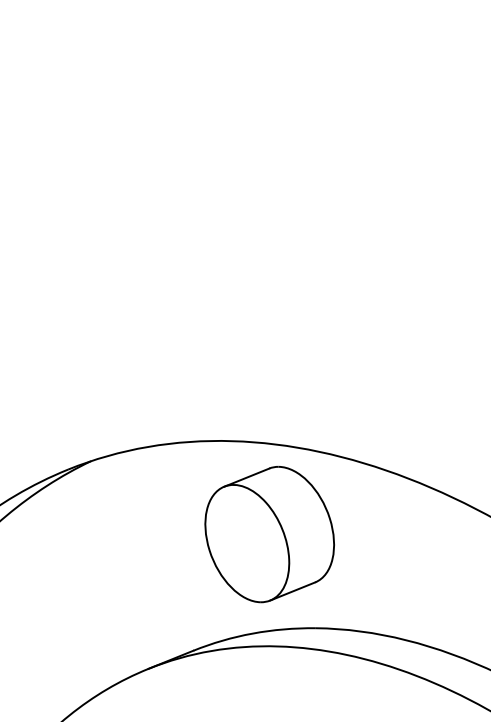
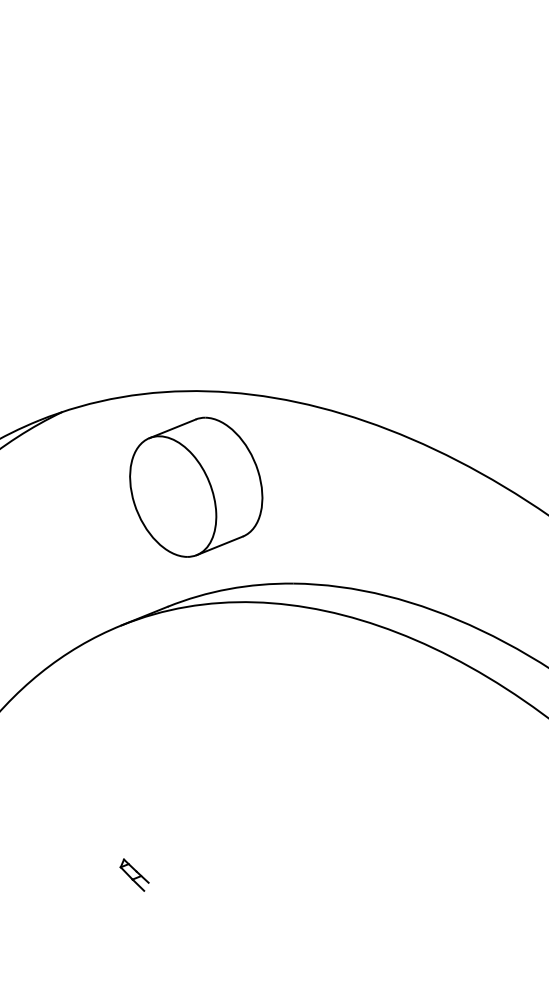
part: (269, 533) -> (196, 486), moved

